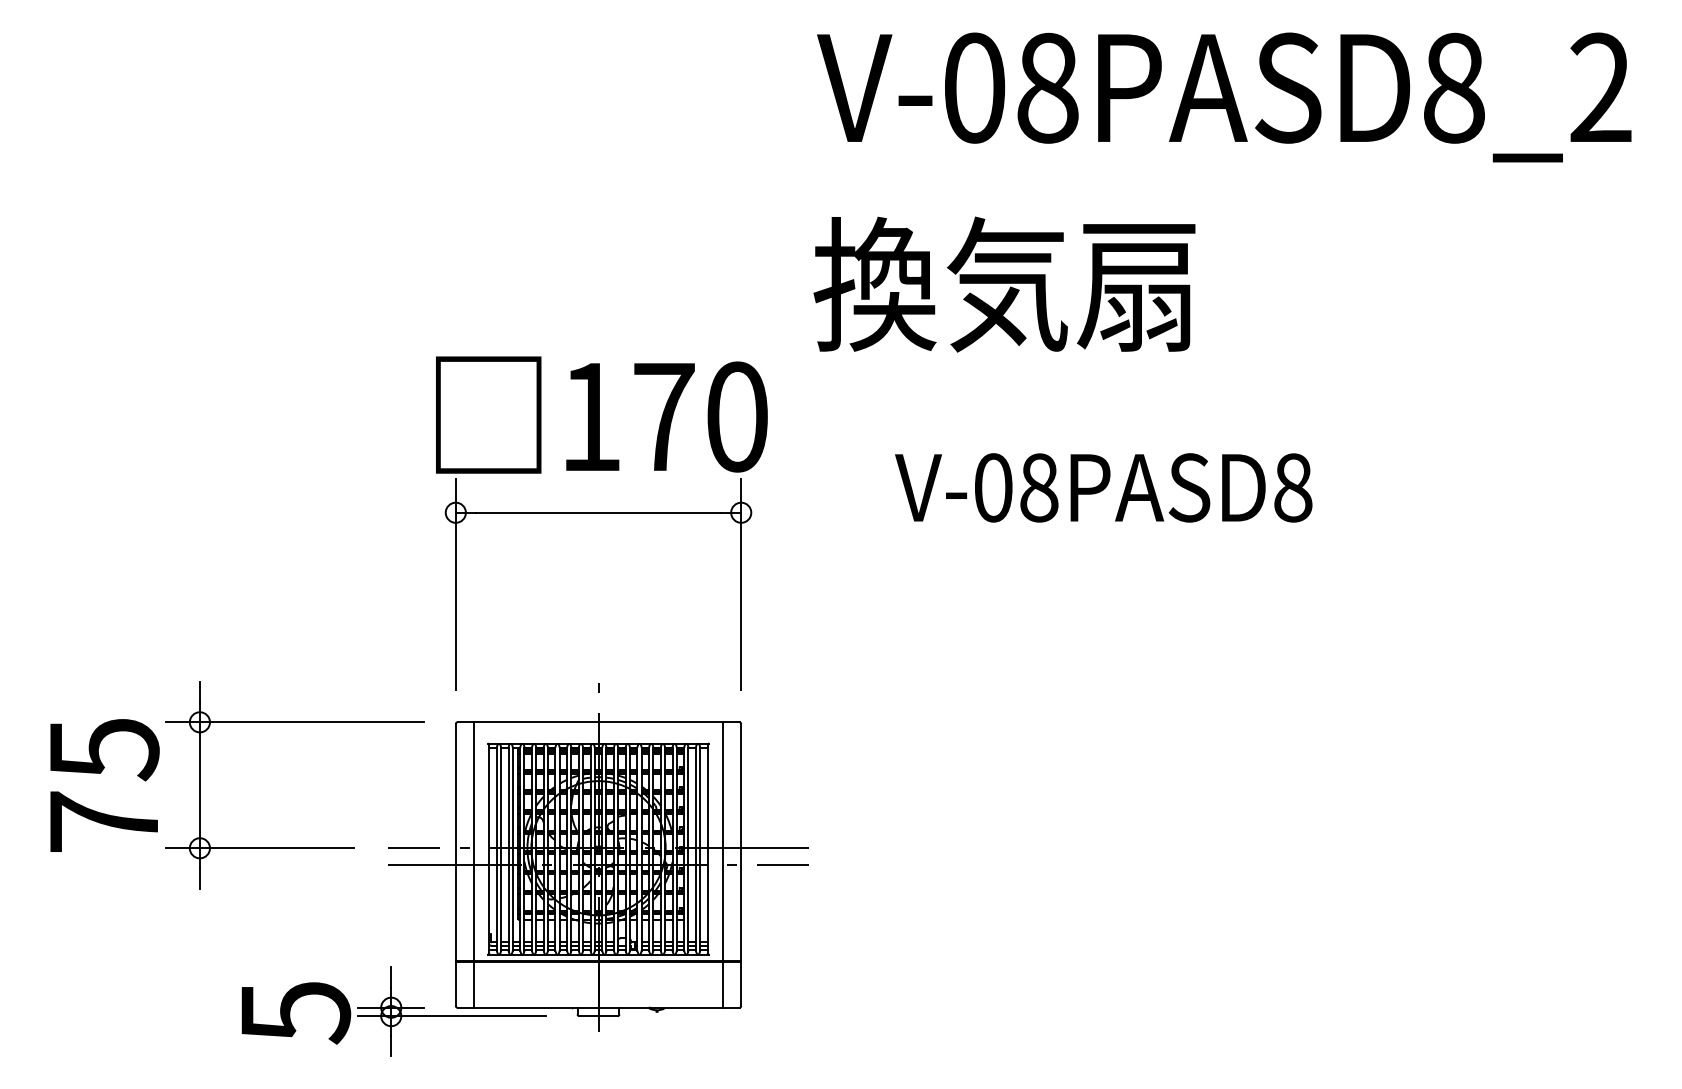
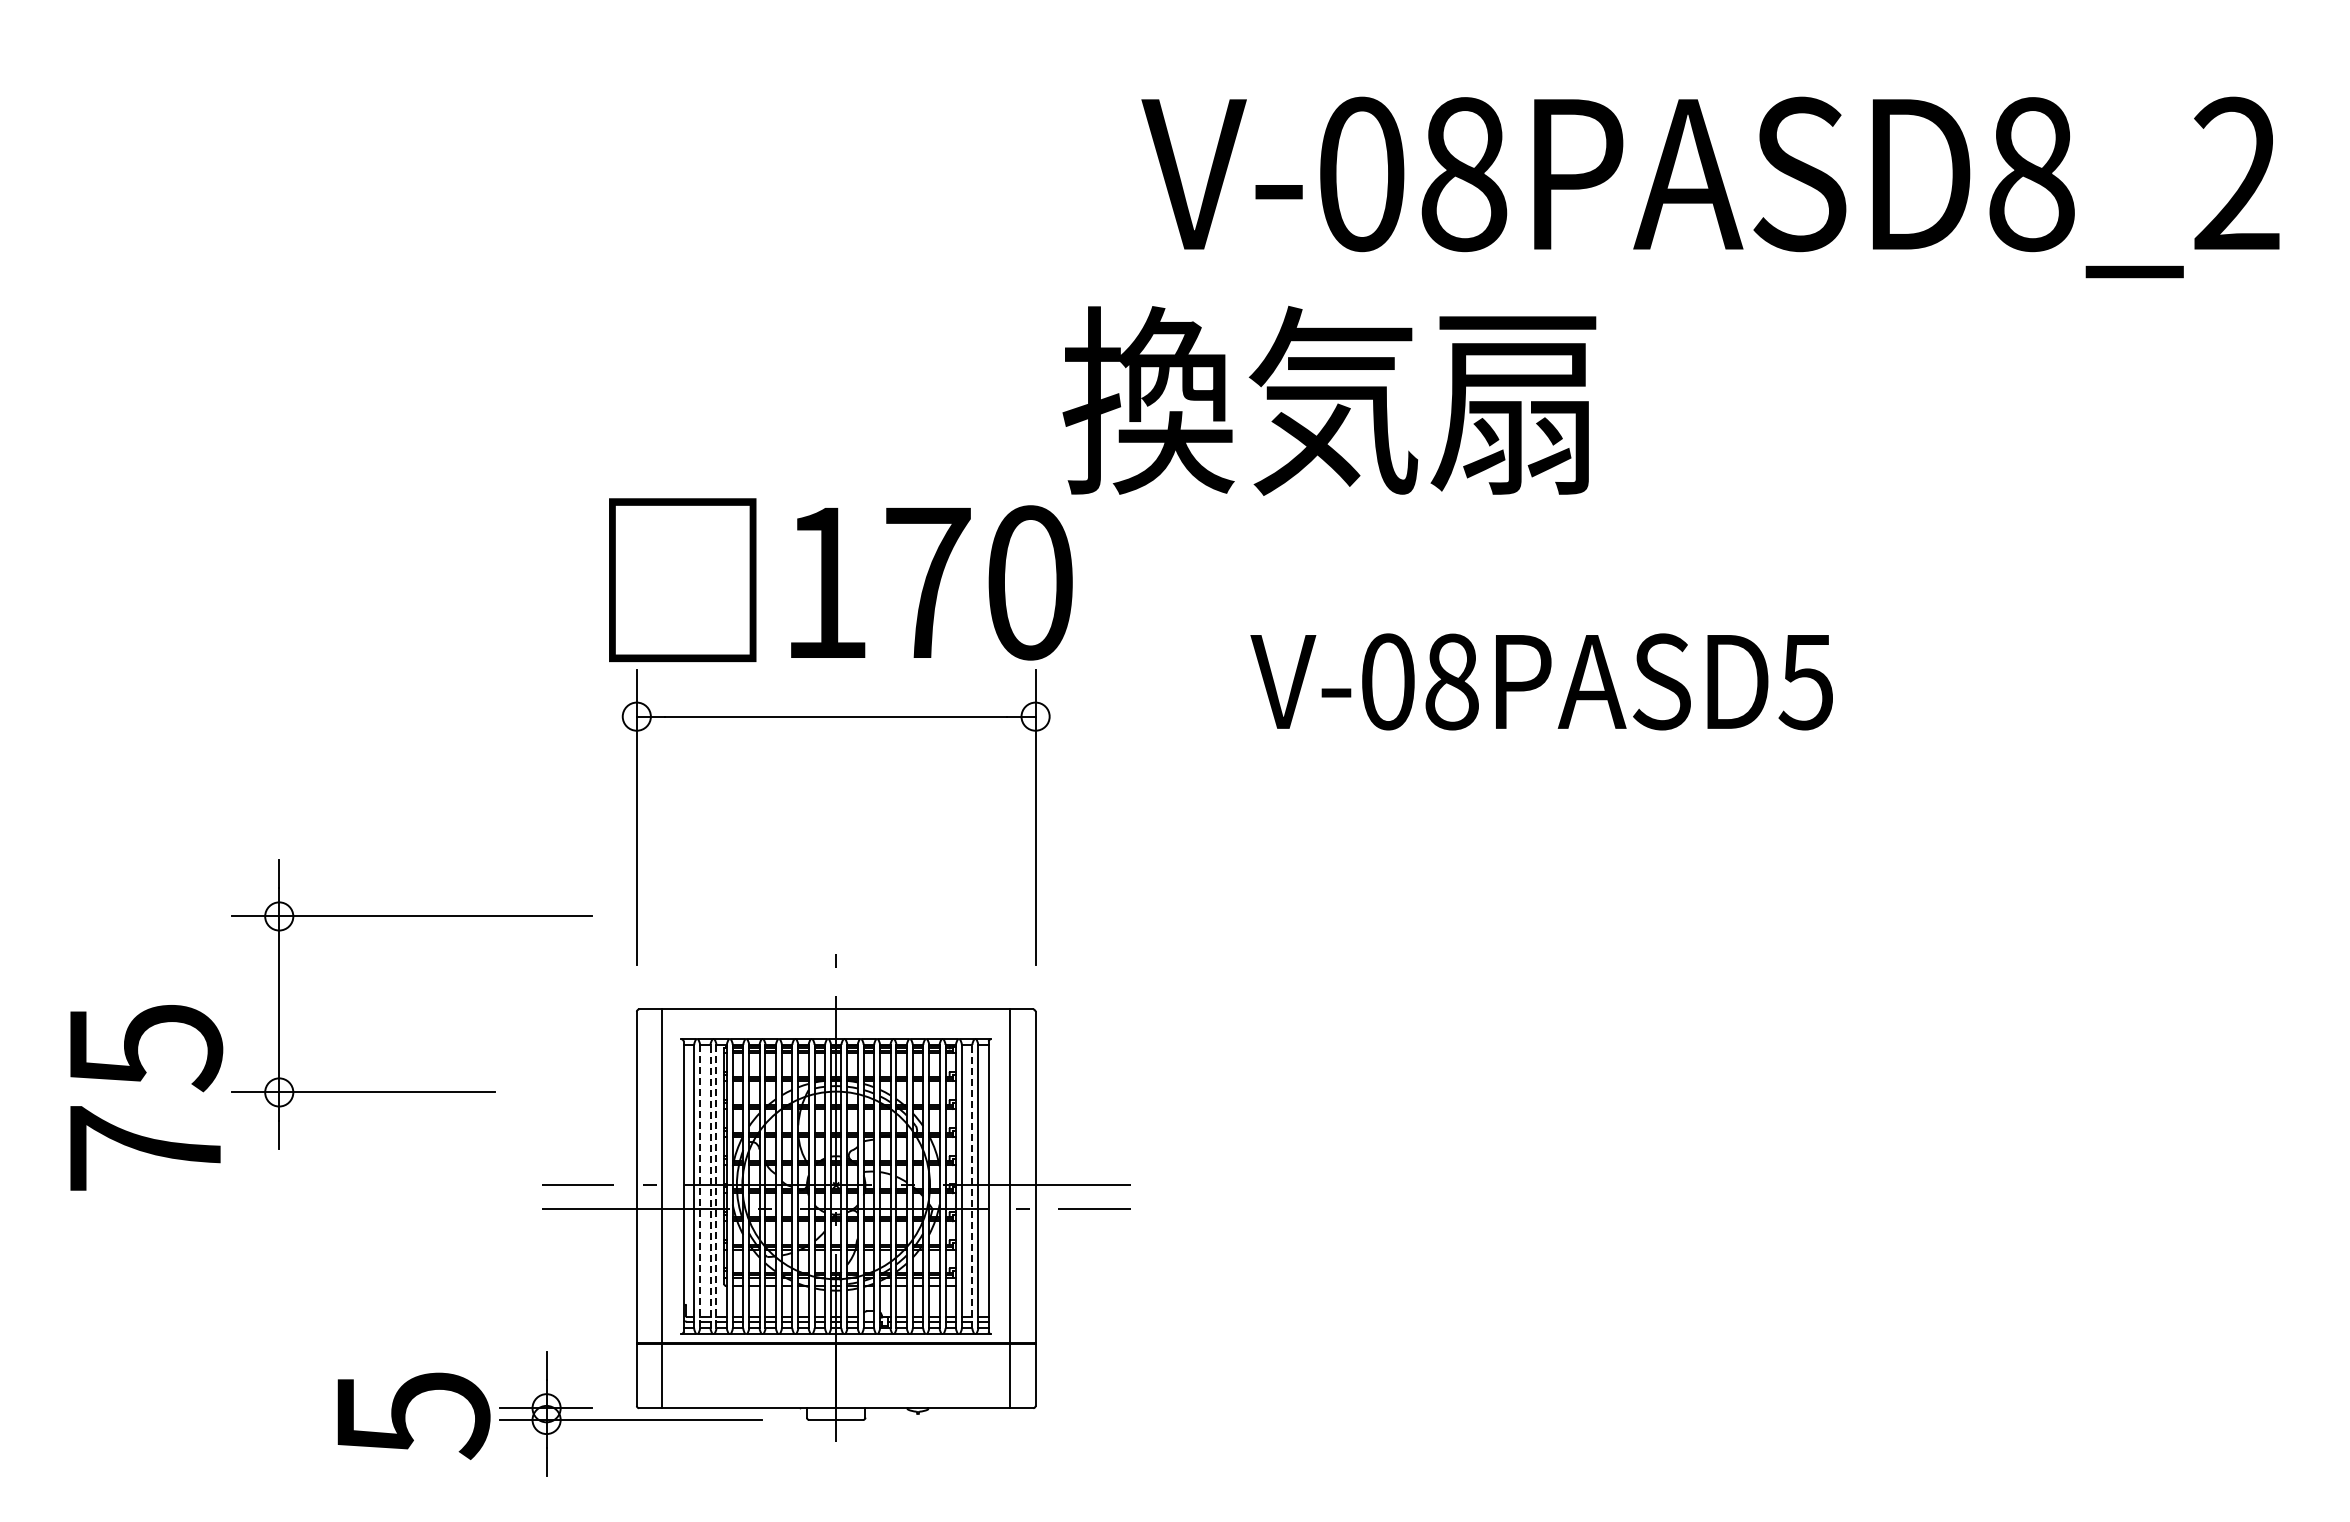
text: (1224, 97) -> (1710, 187), moved
text: (1004, 284) -> (1329, 400), moved
text: (1292, 487) -> (1805, 681), V-08PASD8 -> V-08PASD5
part: (294, 847) -> (411, 1091), moved
line: (501, 849) -> (700, 1186), solid -> dashed
line: (508, 849) -> (710, 1186), solid -> dashed
line: (512, 849) -> (716, 1186), solid -> dashed
line: (696, 849) -> (972, 1186), solid -> dashed

